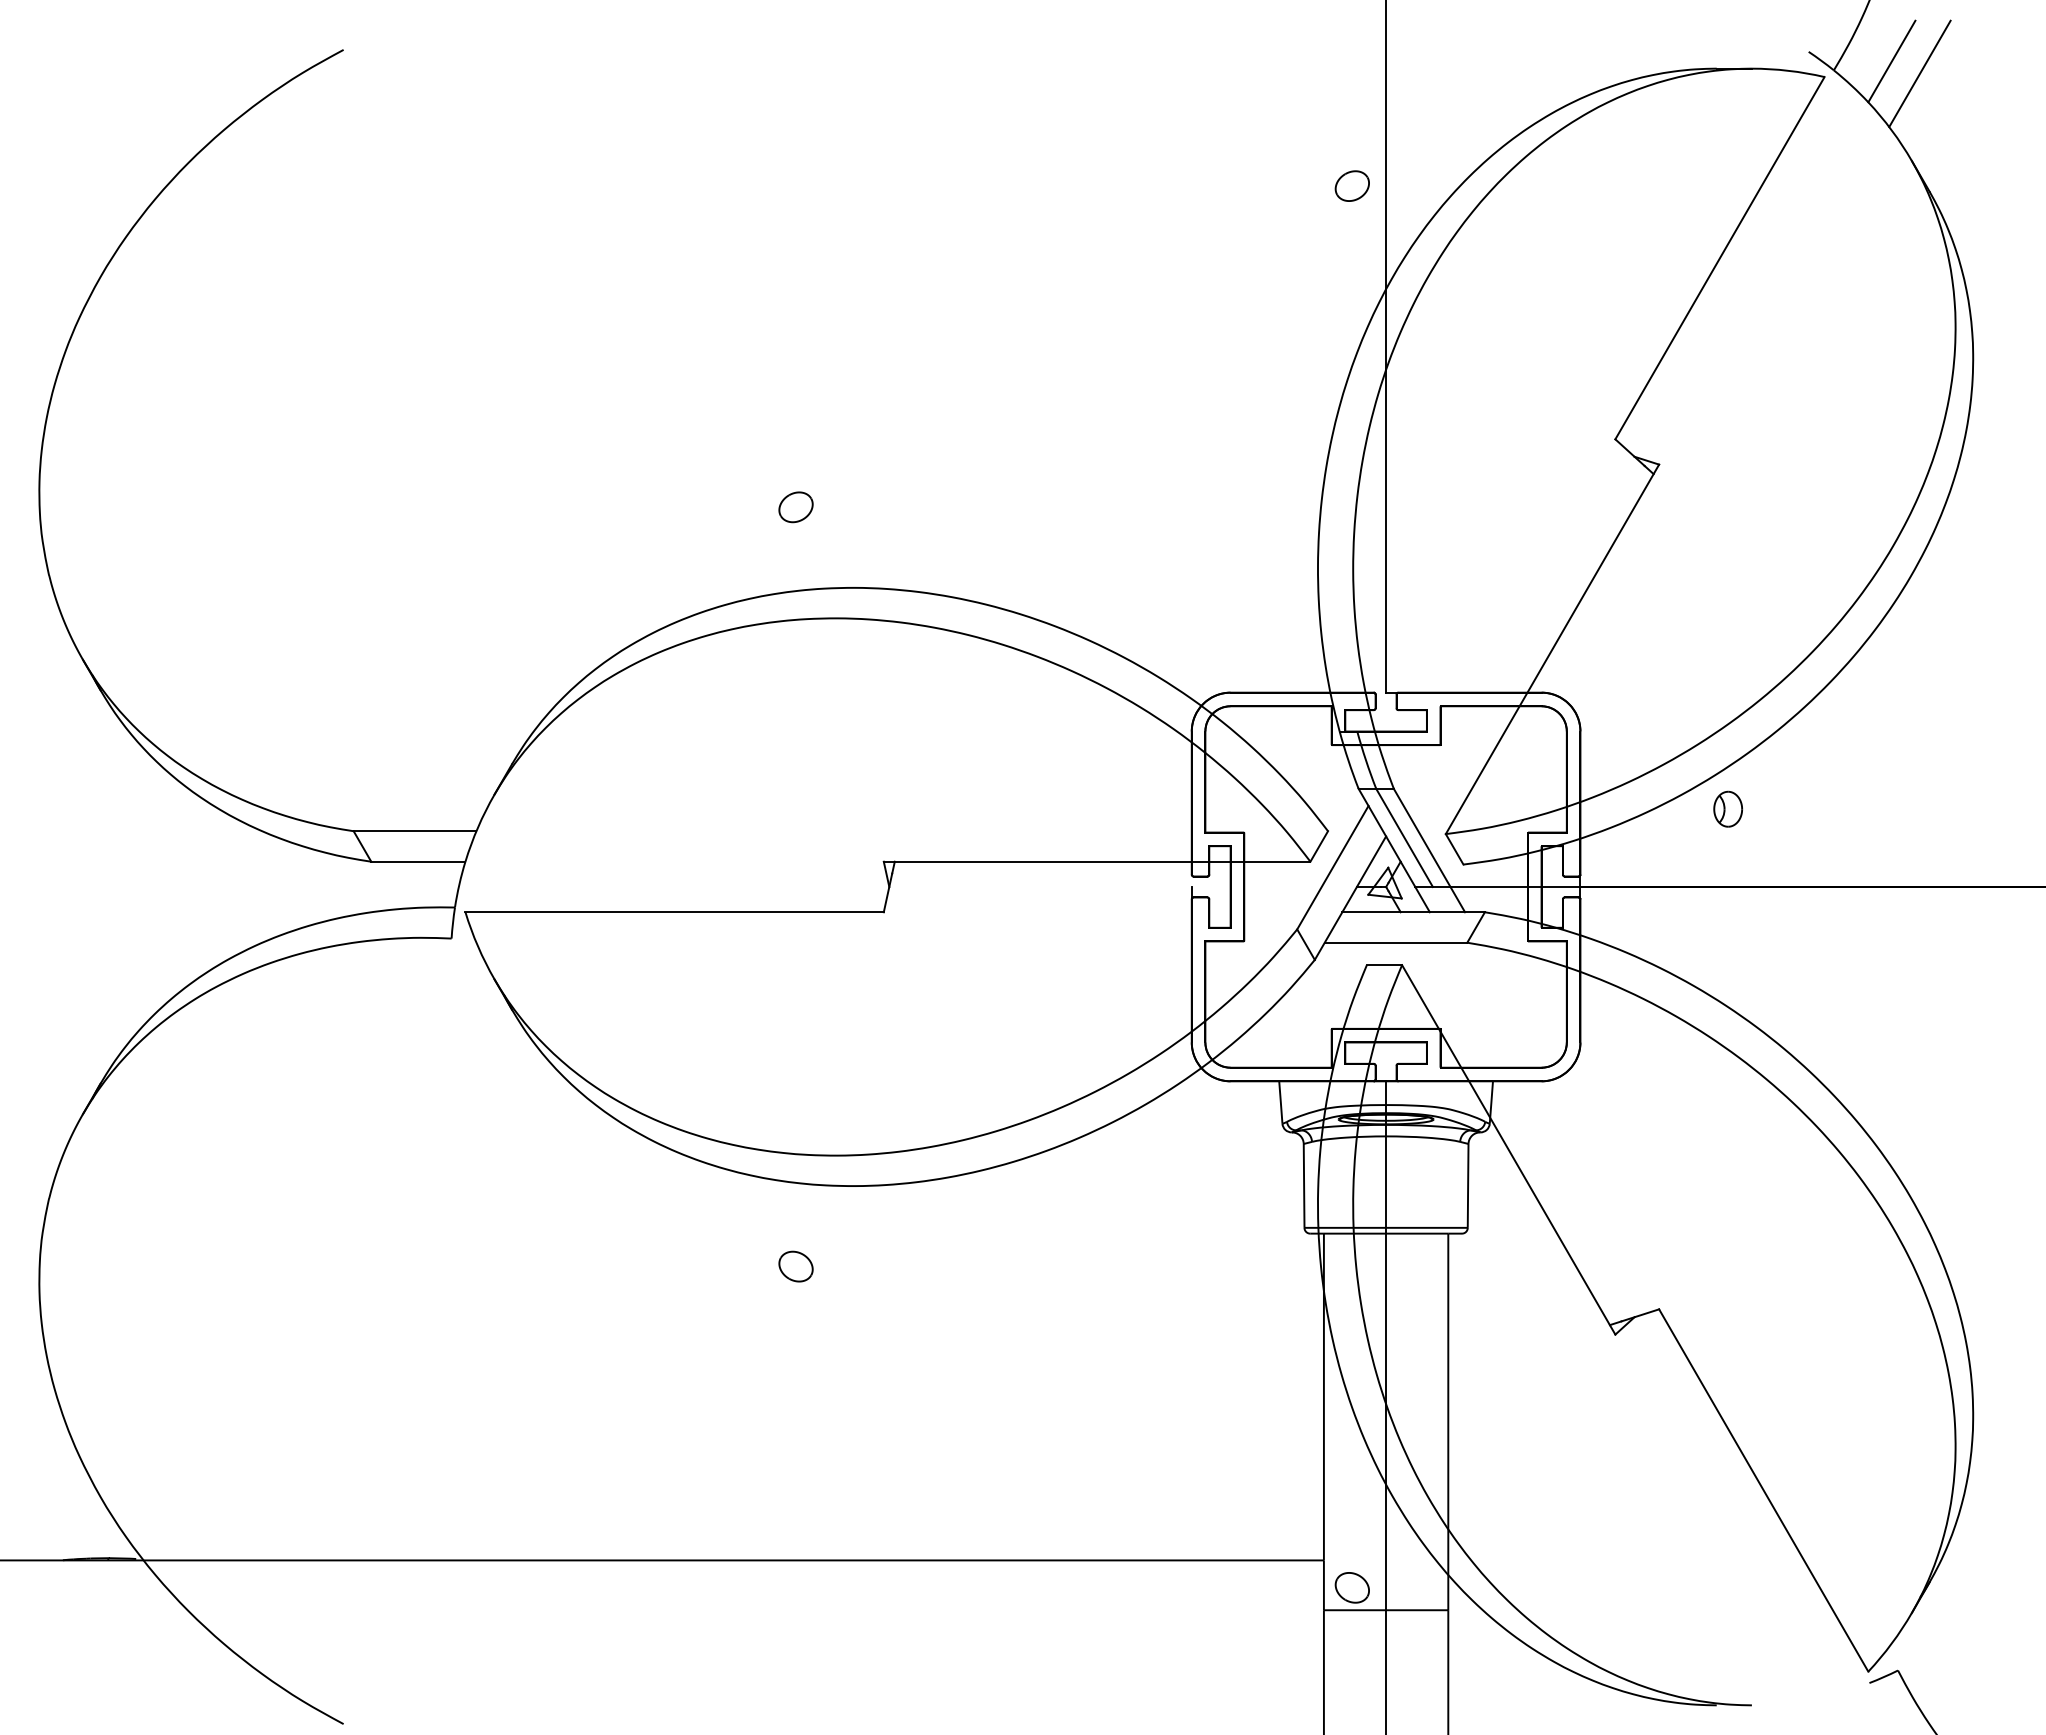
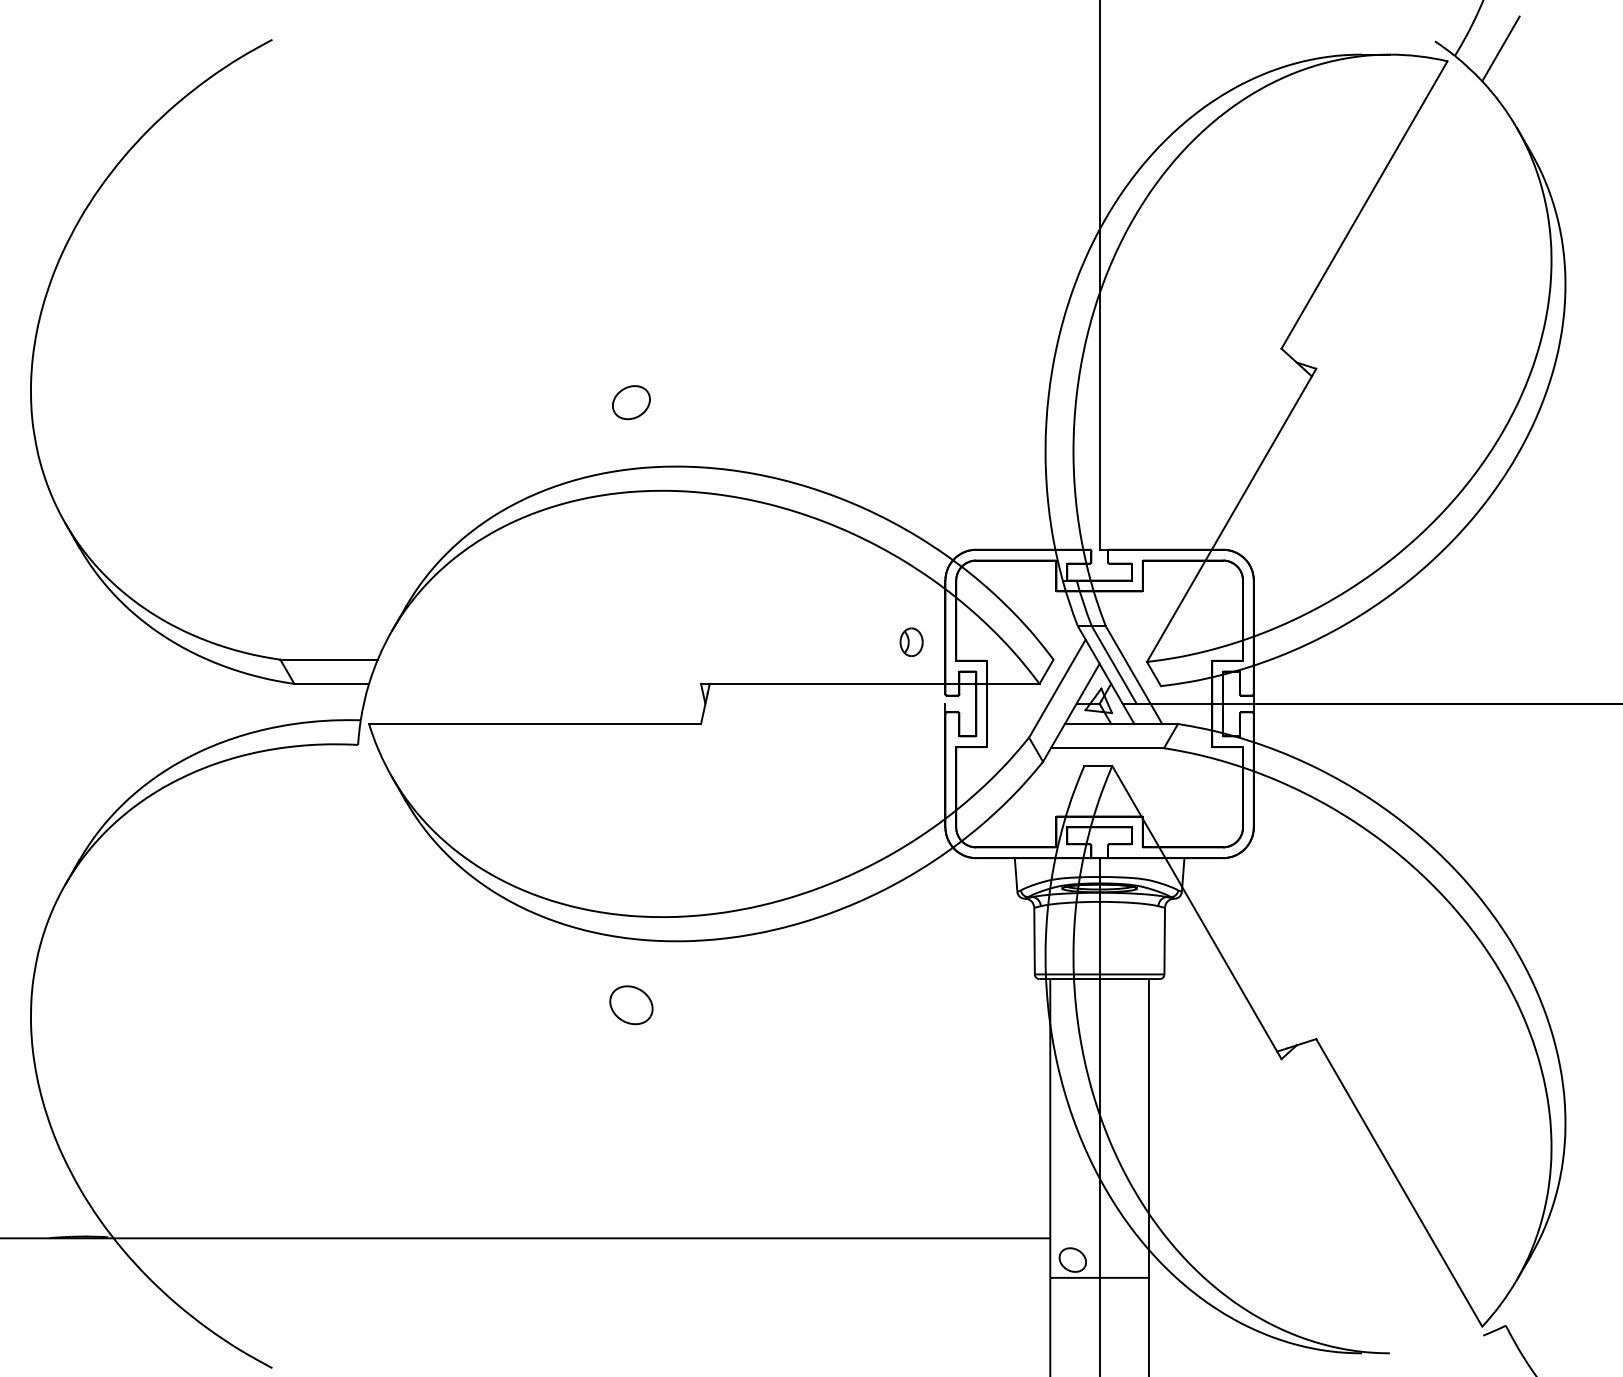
line: (1919, 73) -> (1522, 58), removed
part: (1351, 185) -> (1072, 147), removed
part: (795, 507) -> (630, 402), size x1.4
part: (1727, 808) -> (911, 641), moved
part: (795, 1266) -> (630, 1005), size x1.6

